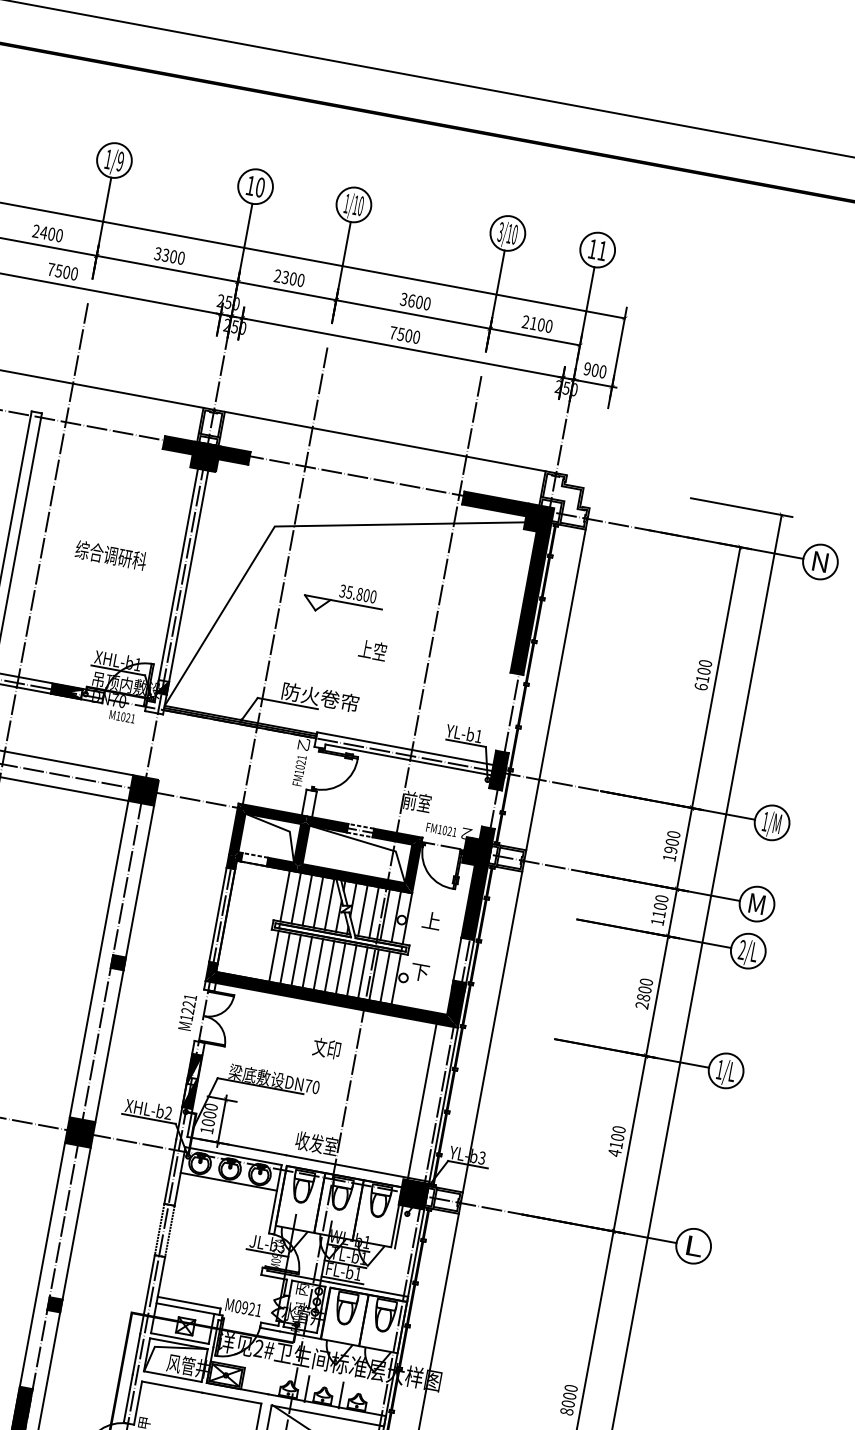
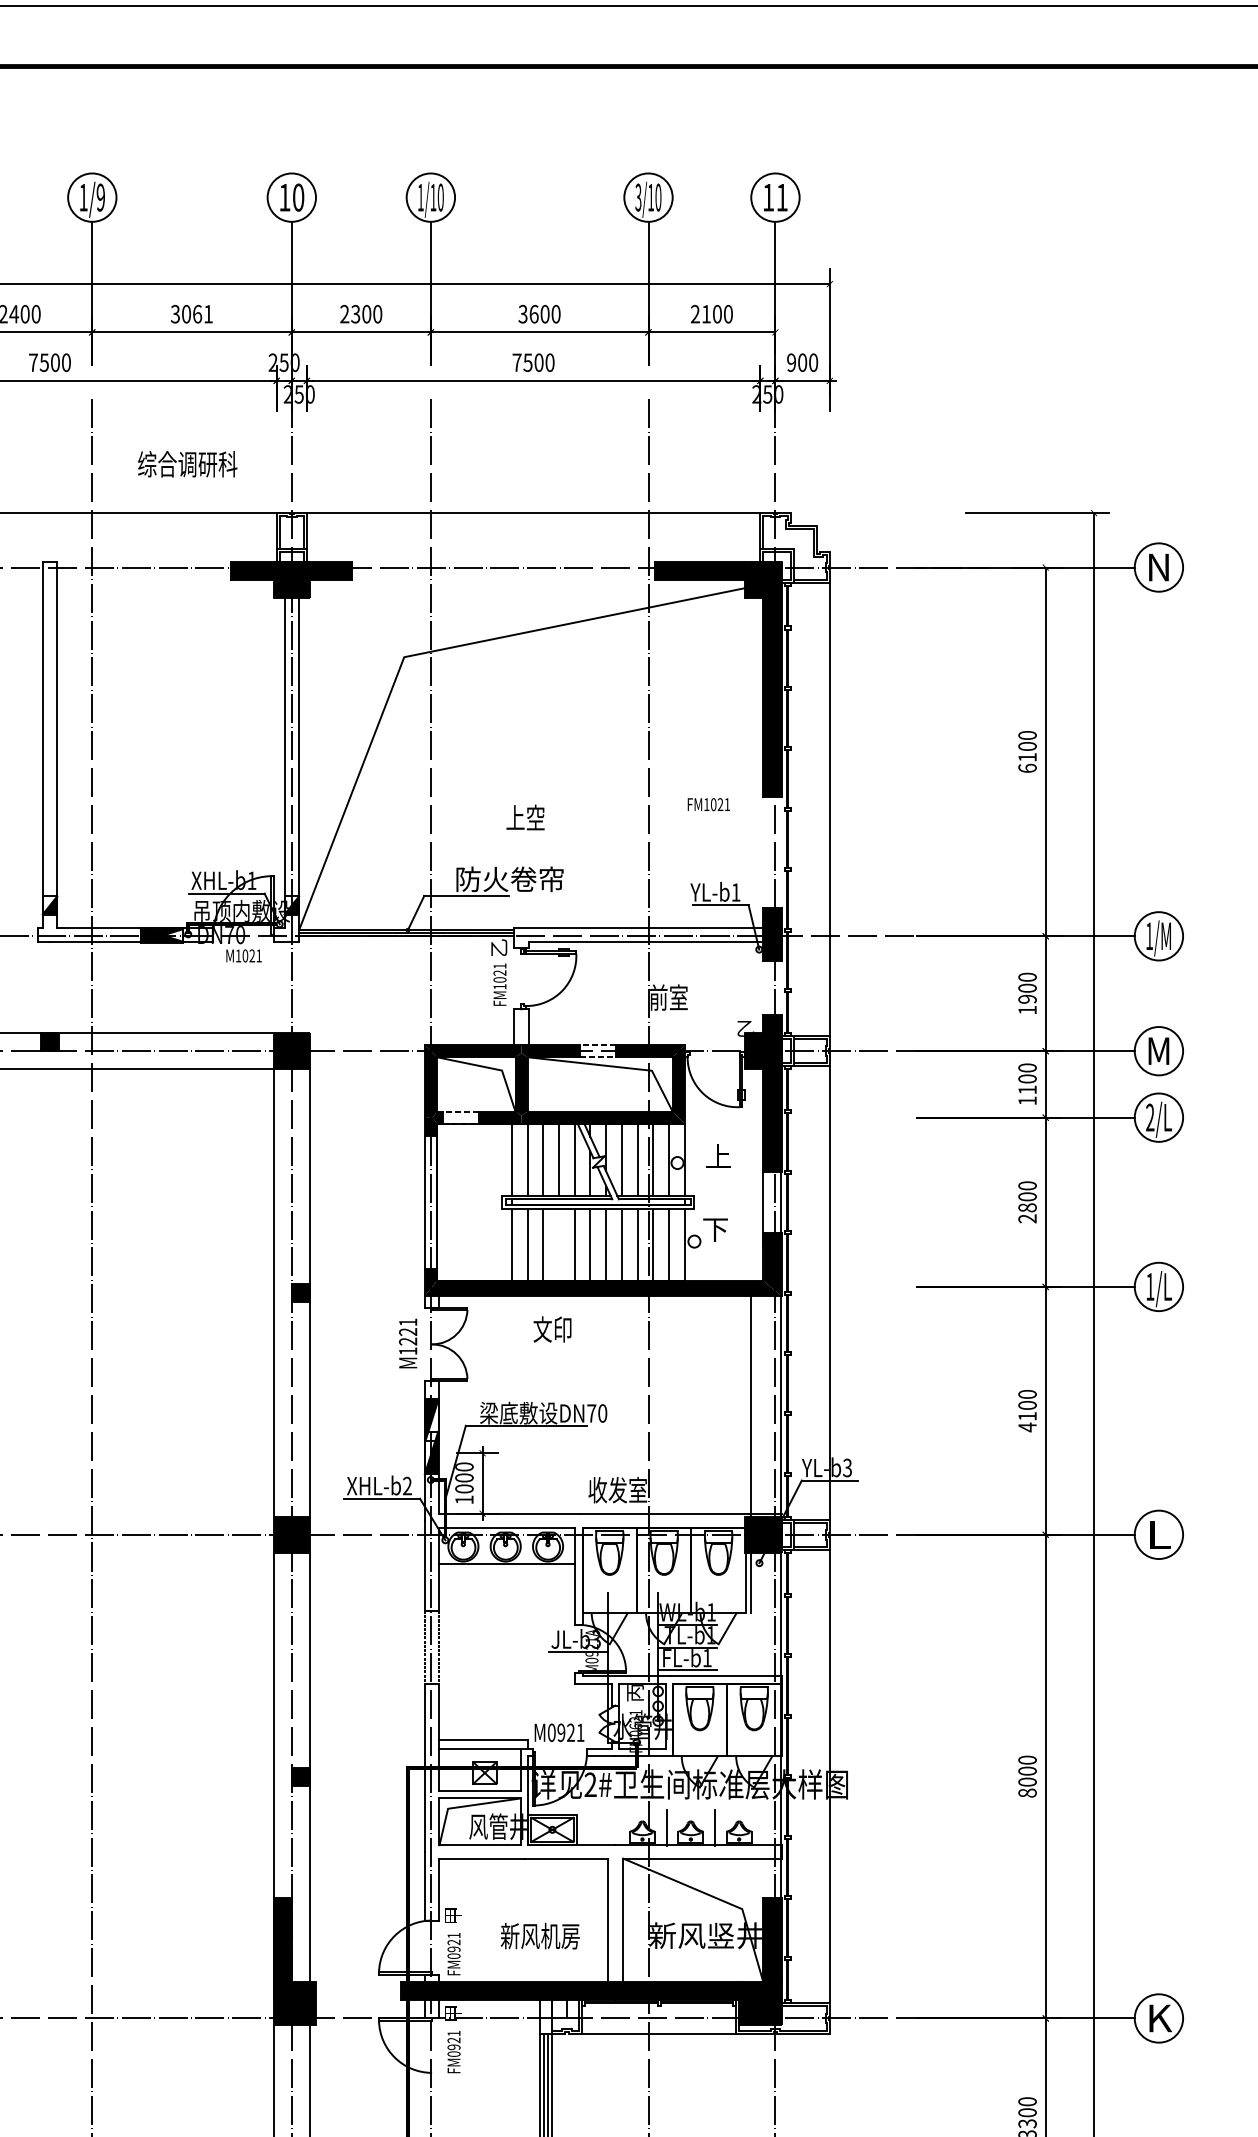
text: (172, 256) -> (196, 313), 3300 -> 3061
text: (110, 555) -> (187, 464), moved
part: (343, 600) -> (516, 740), removed
text: (372, 650) -> (525, 817), moved
text: (441, 829) -> (708, 804), moved
line: (307, 962) -> (559, 1244), removed
text: (326, 1048) -> (552, 1329), moved

